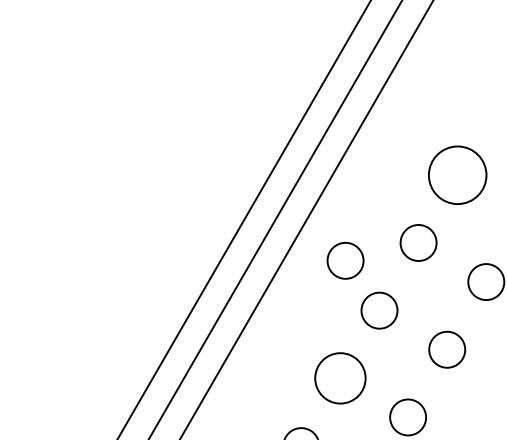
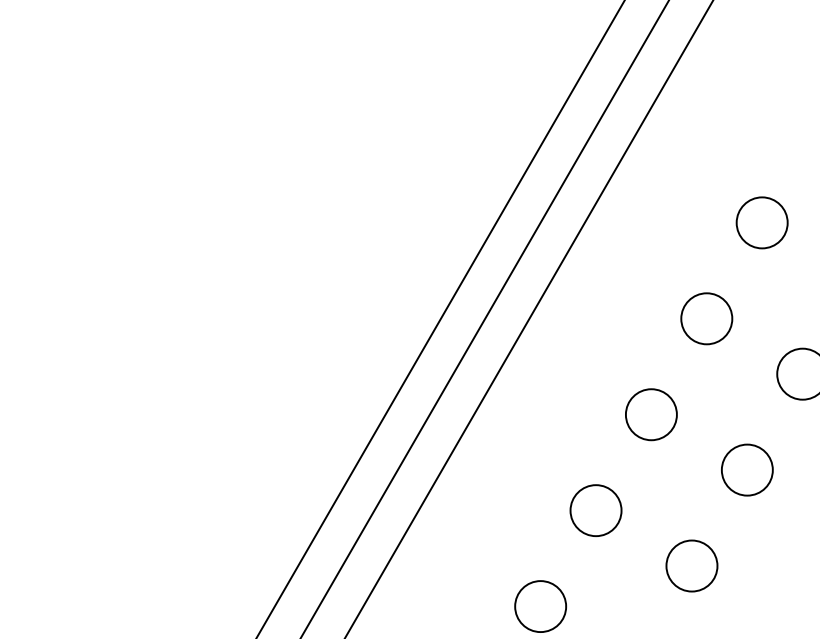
circle: (457, 175) -> (761, 222), size x0.62
circle: (345, 260) -> (603, 343), removed
circle: (340, 378) -> (595, 510), size x0.71

